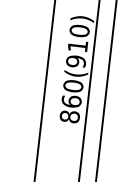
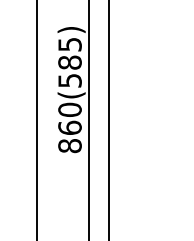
text: (77, 46) -> (69, 62), 860(910) -> 860(585)

